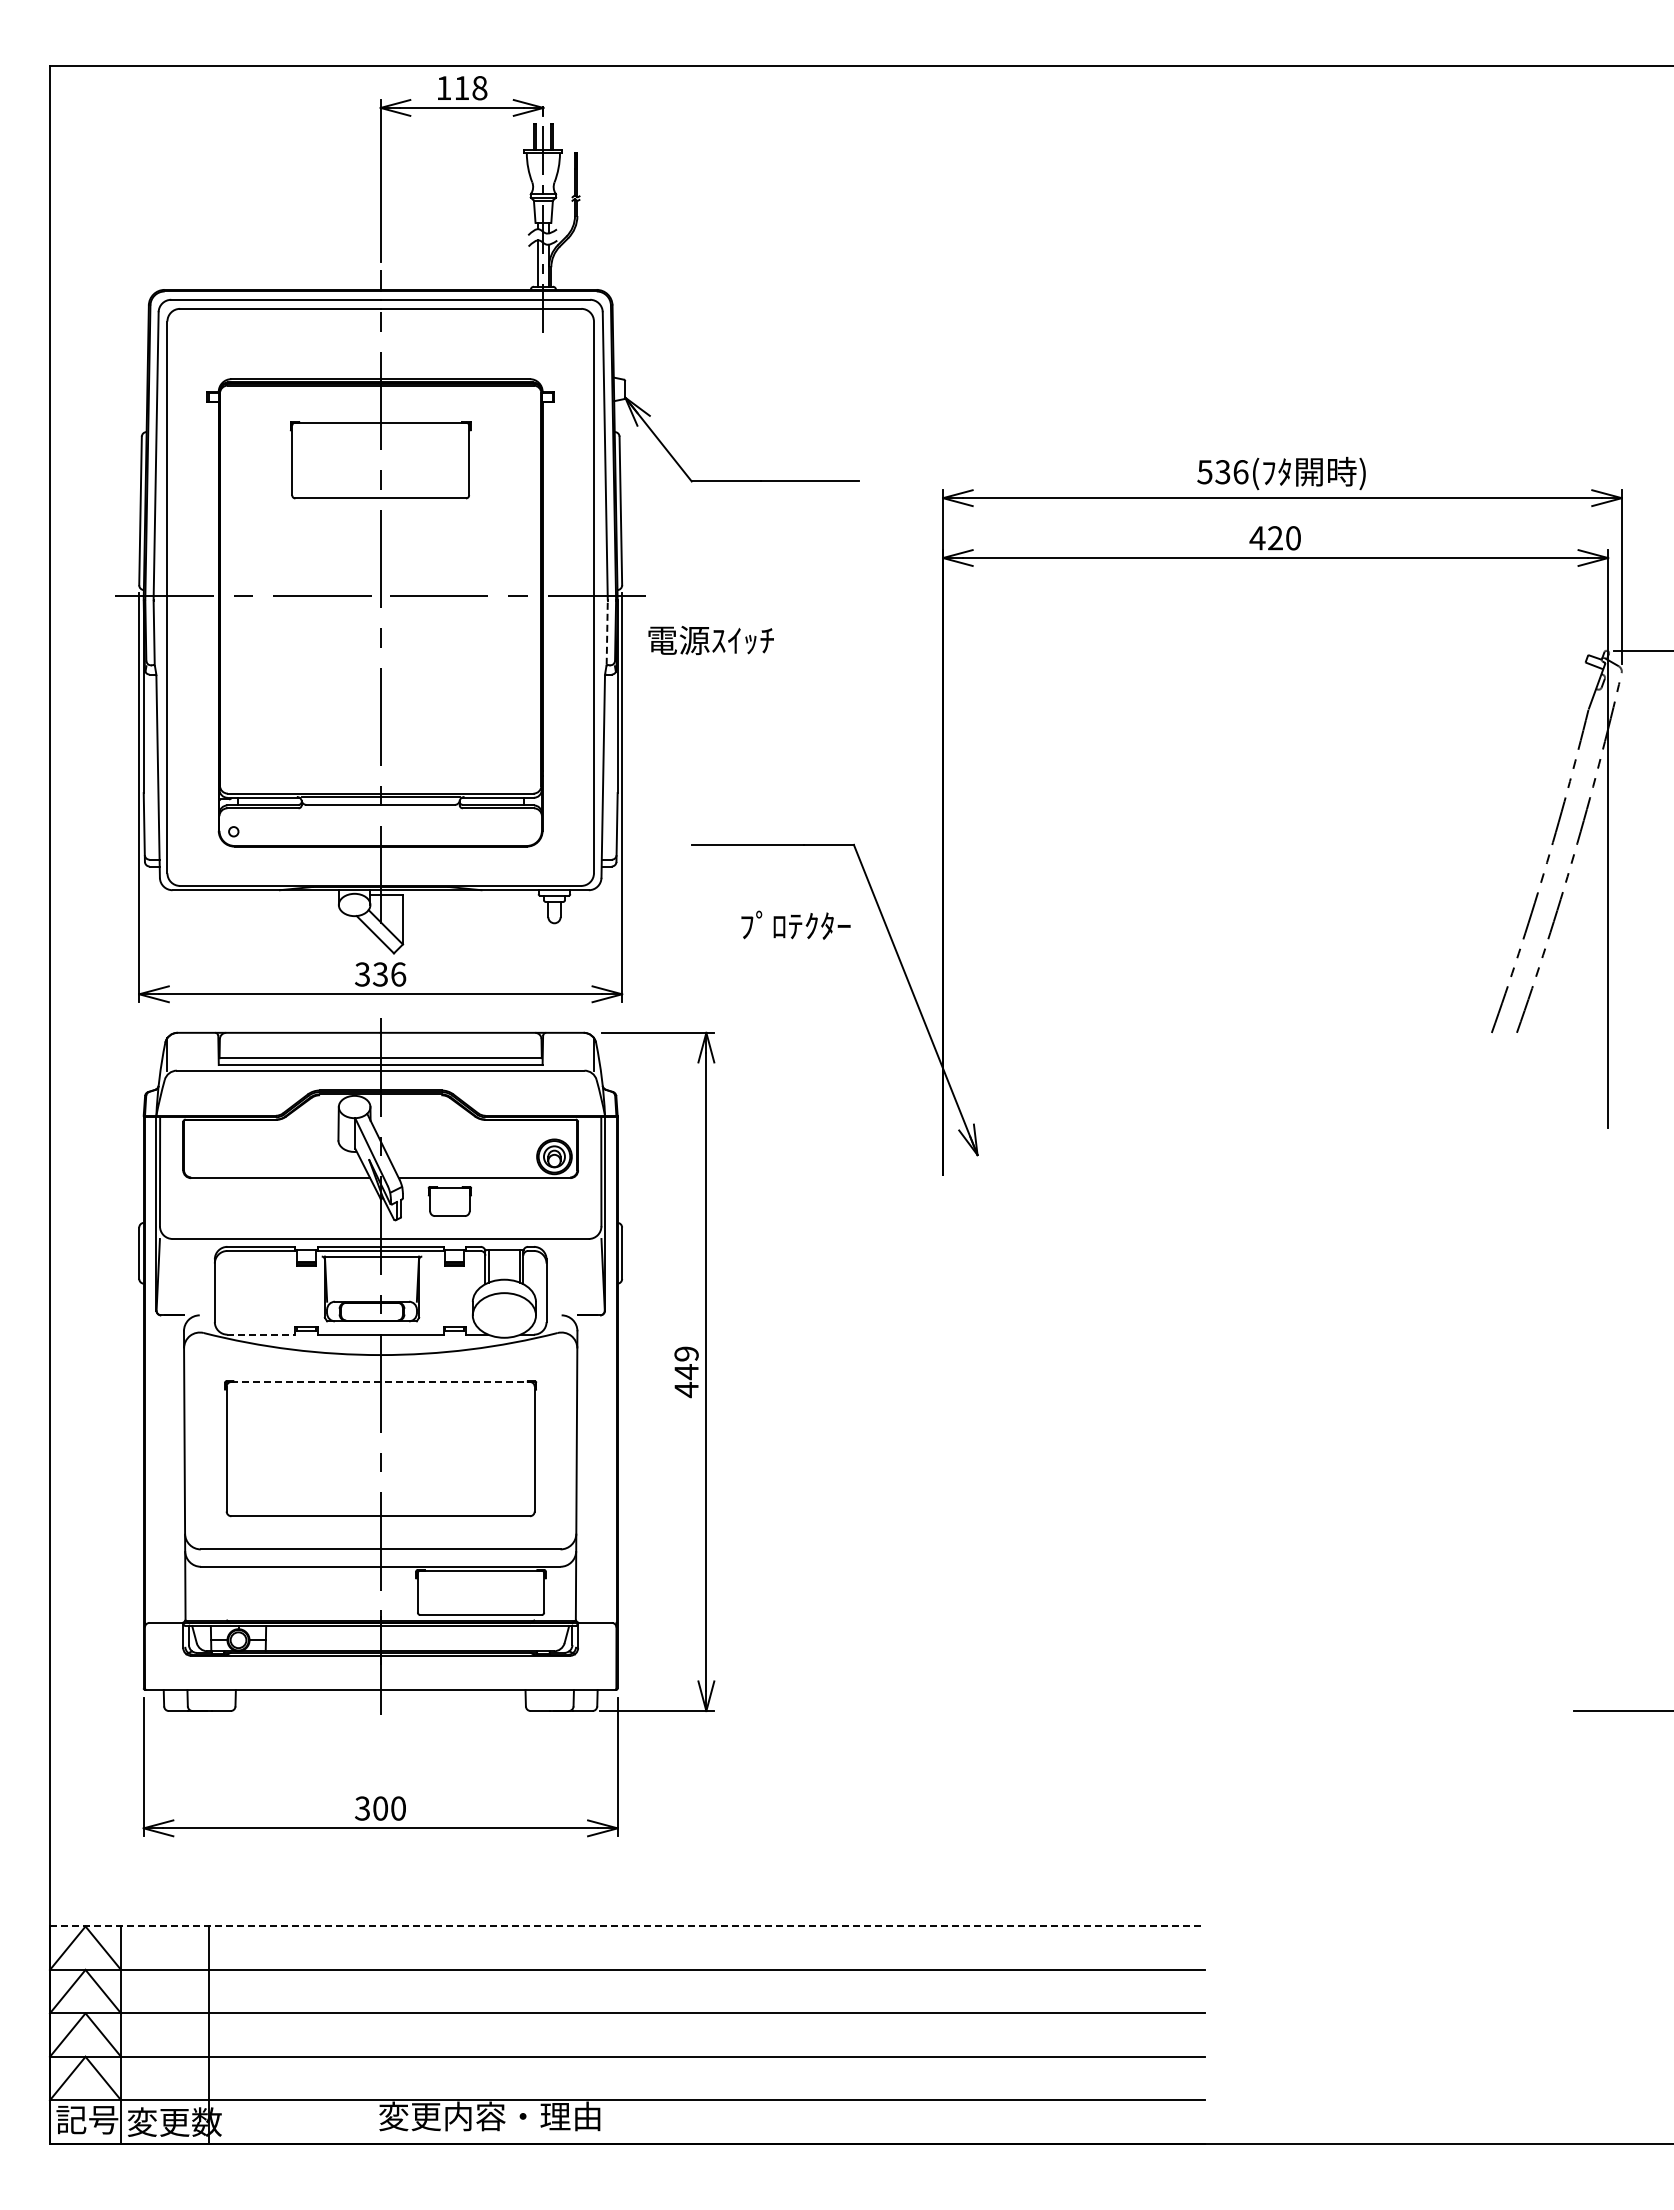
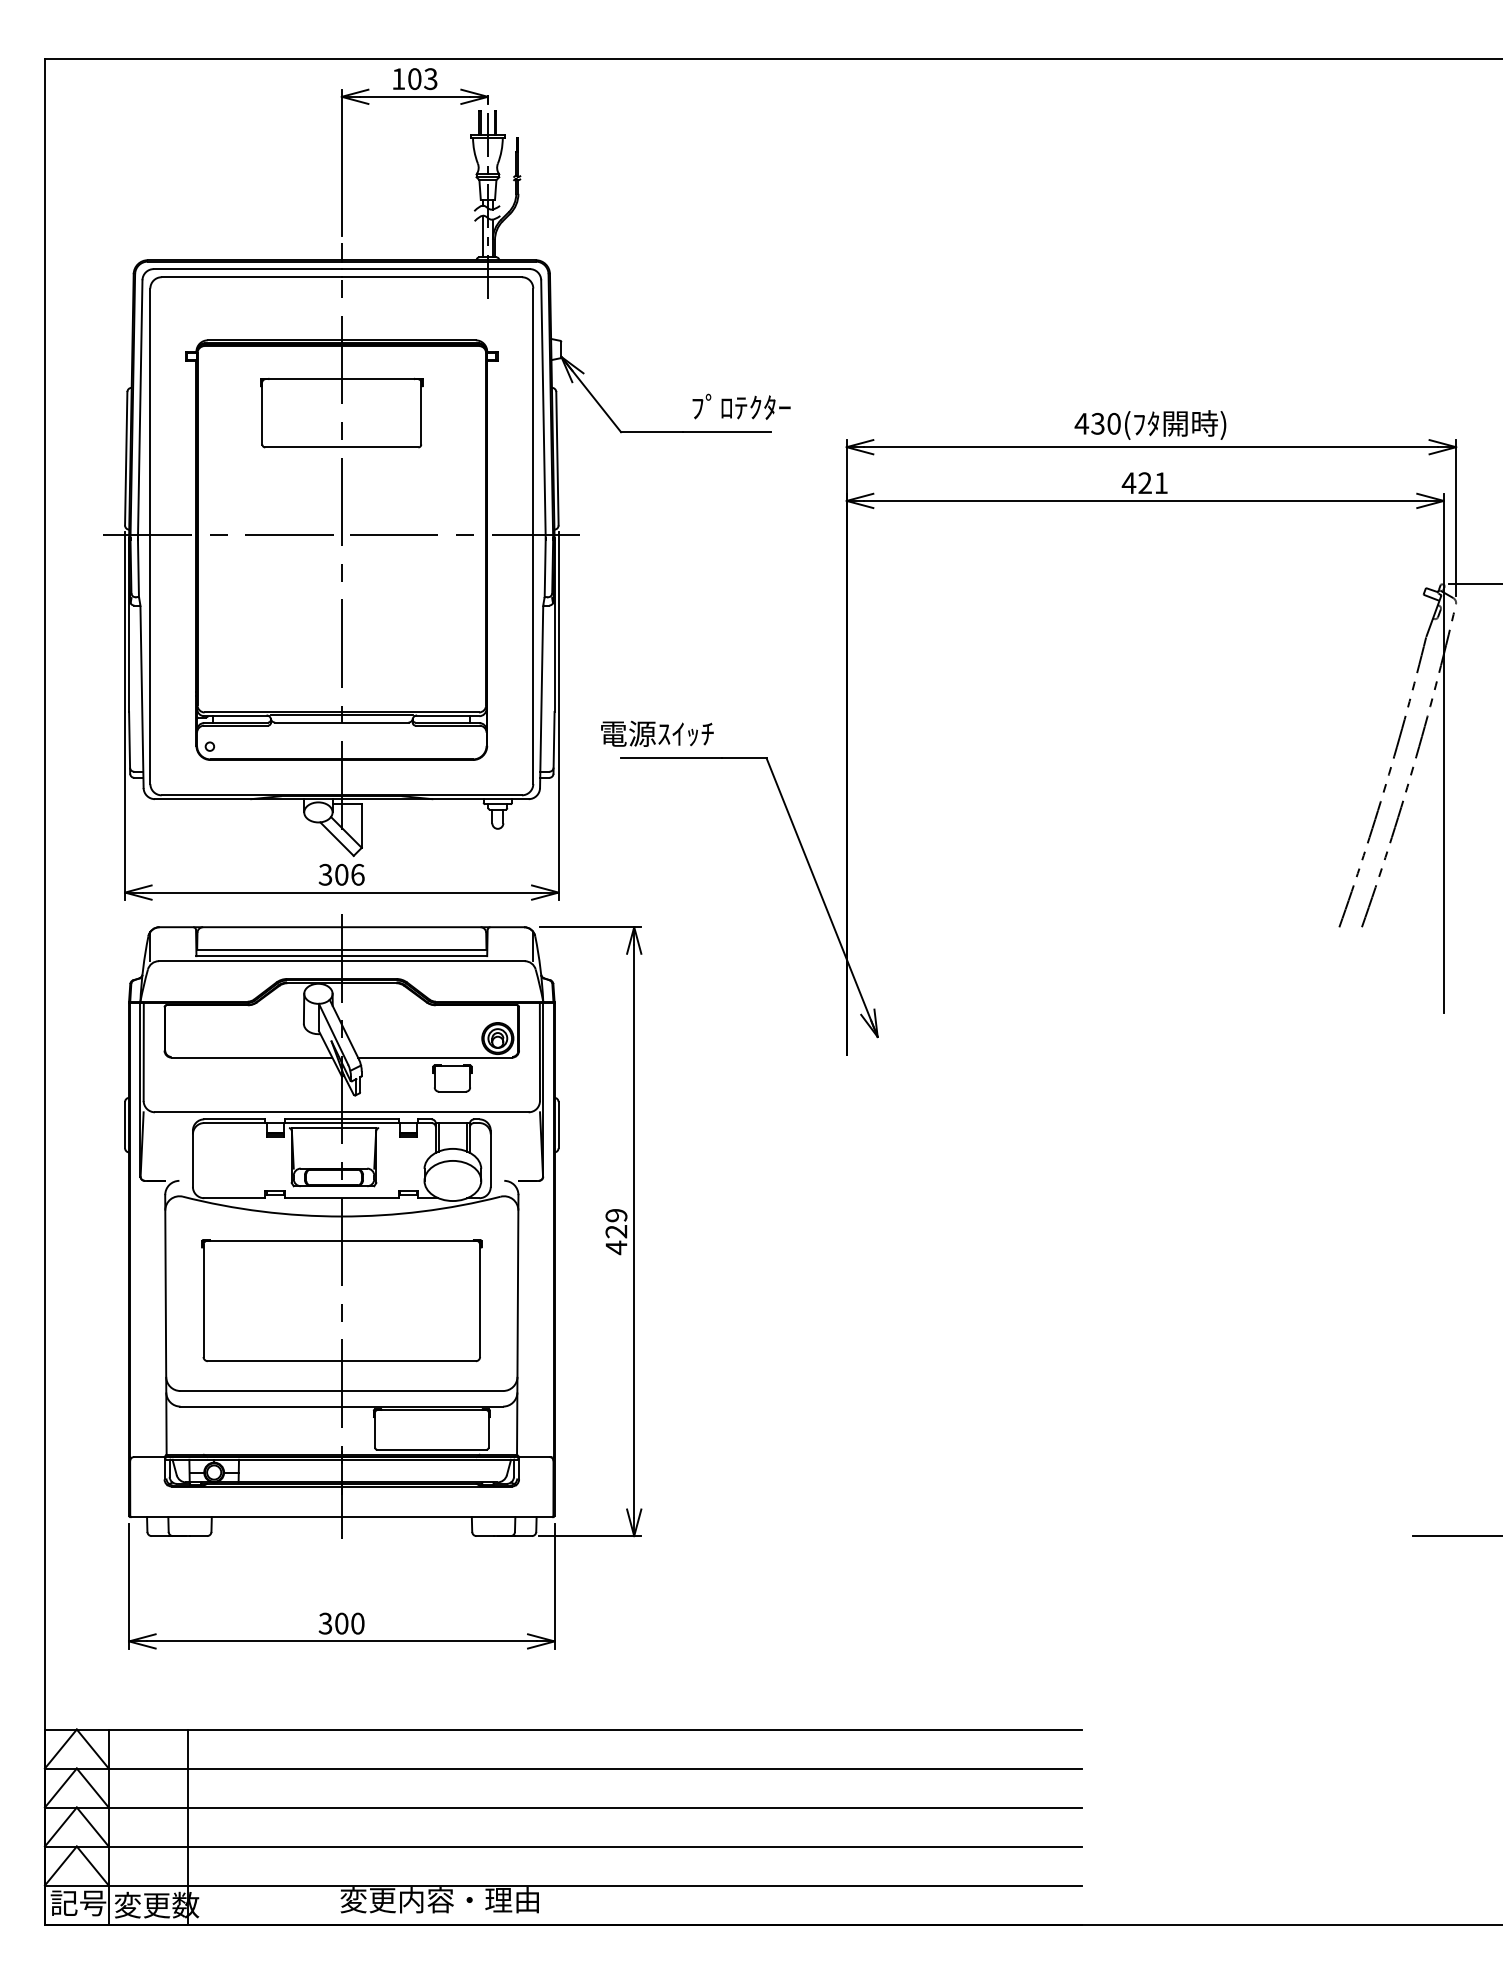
text: (470, 88) -> (422, 79), 118 -> 103
text: (1222, 472) -> (1097, 424), 536( -> 430(
text: (1293, 538) -> (1161, 483), 420 -> 421
line: (607, 632) -> (545, 567), dashed -> solid
text: (710, 640) -> (656, 733), moved
text: (795, 924) -> (741, 406), moved
text: (379, 974) -> (340, 874), 336 -> 306
part: (449, 1201) -> (452, 1078), moved
line: (261, 1334) -> (234, 1198), dashed -> solid
text: (686, 1372) -> (616, 1232), 449 -> 429
line: (381, 1381) -> (342, 1240), dashed -> solid
line: (627, 1926) -> (563, 1729), dashed -> solid

